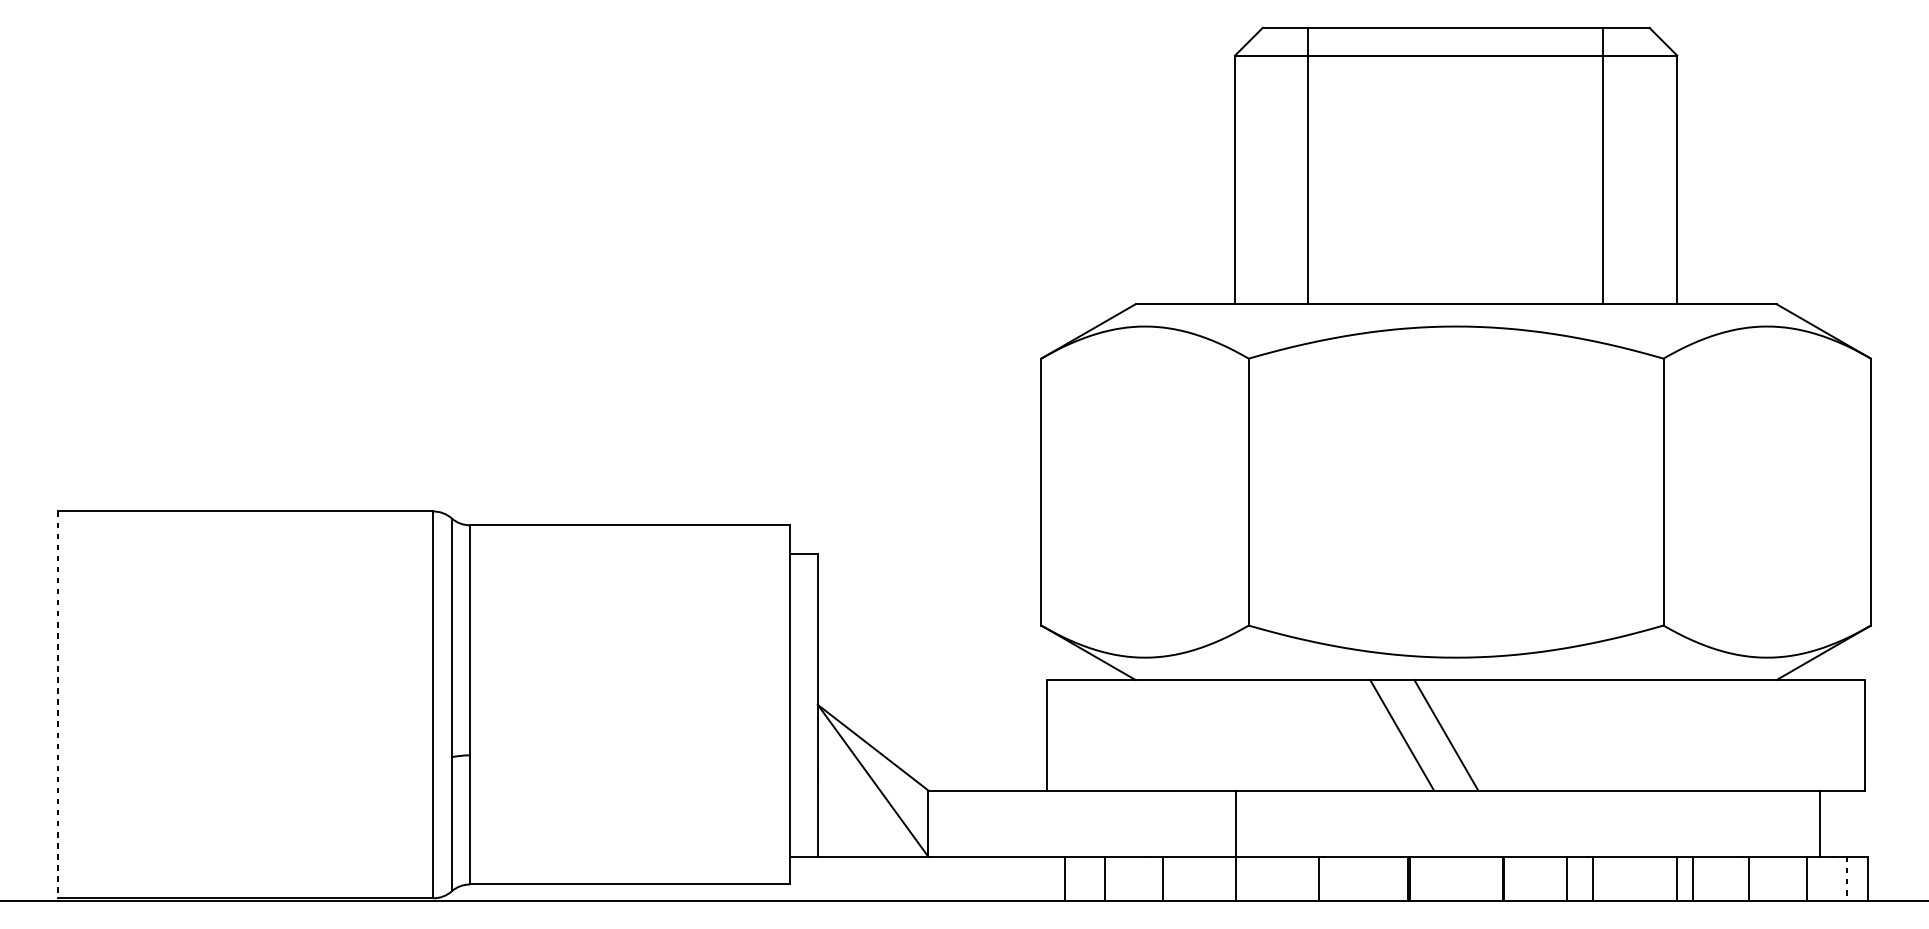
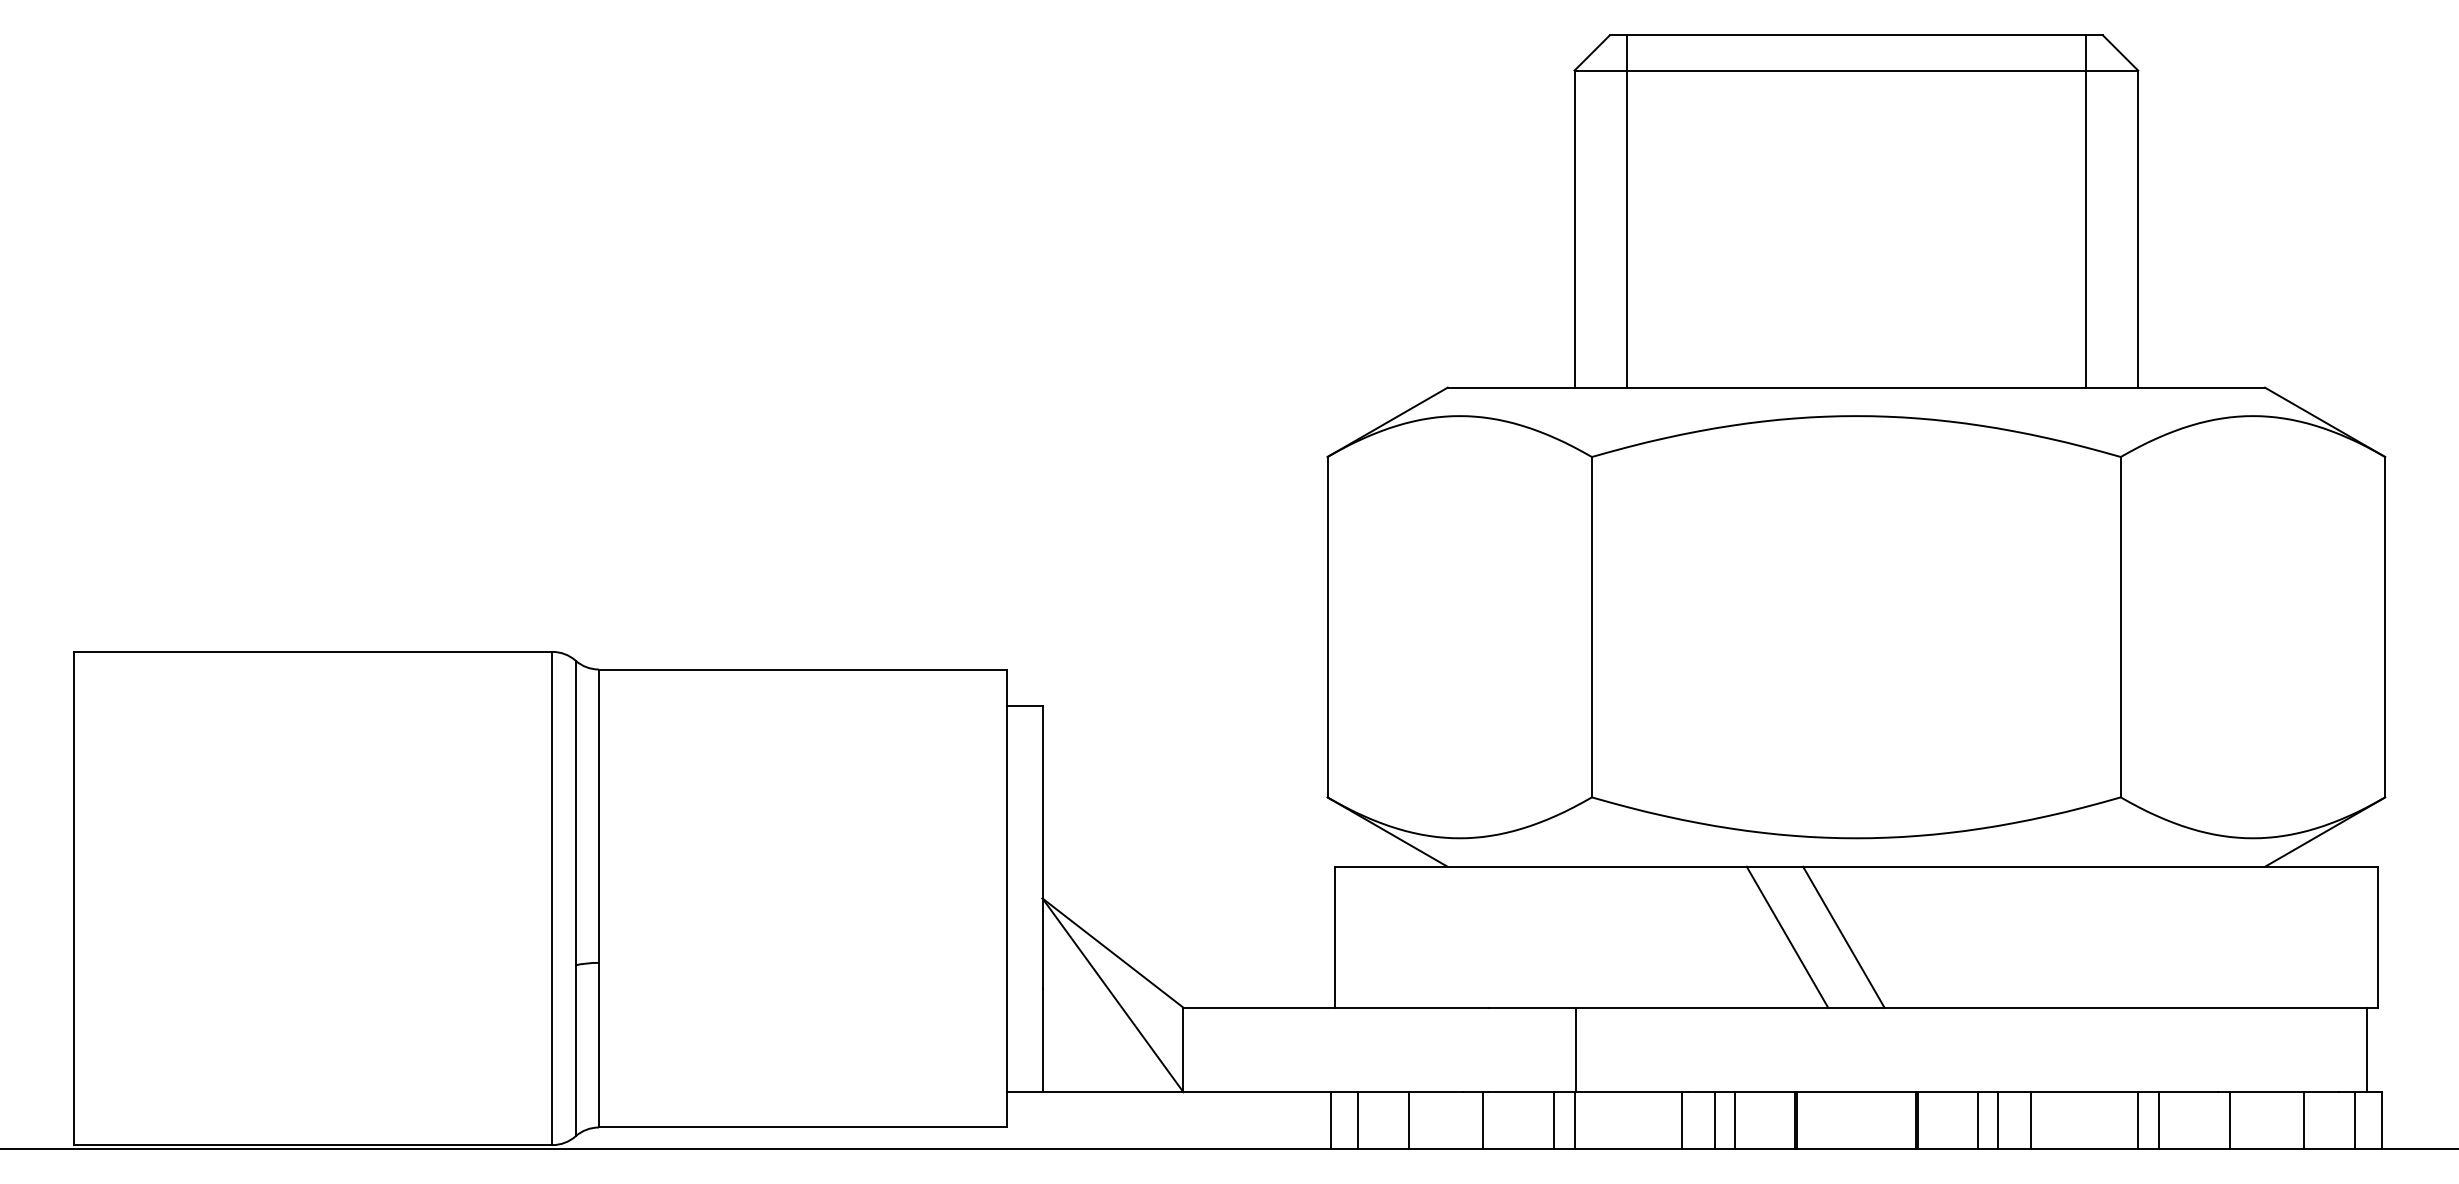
line: (1307, 166) -> (1626, 211), moved
line: (1602, 166) -> (2085, 211), moved
line: (57, 704) -> (73, 898), dashed -> solid
line: (1820, 823) -> (2367, 1049), moved
line: (1044, 879) -> (1331, 1120), added
line: (1218, 879) -> (1553, 1120), added
line: (1345, 879) -> (1715, 1120), added
line: (1360, 879) -> (1734, 1120), added
line: (1551, 879) -> (1977, 1120), added
line: (1847, 879) -> (2355, 1120), dashed -> solid

